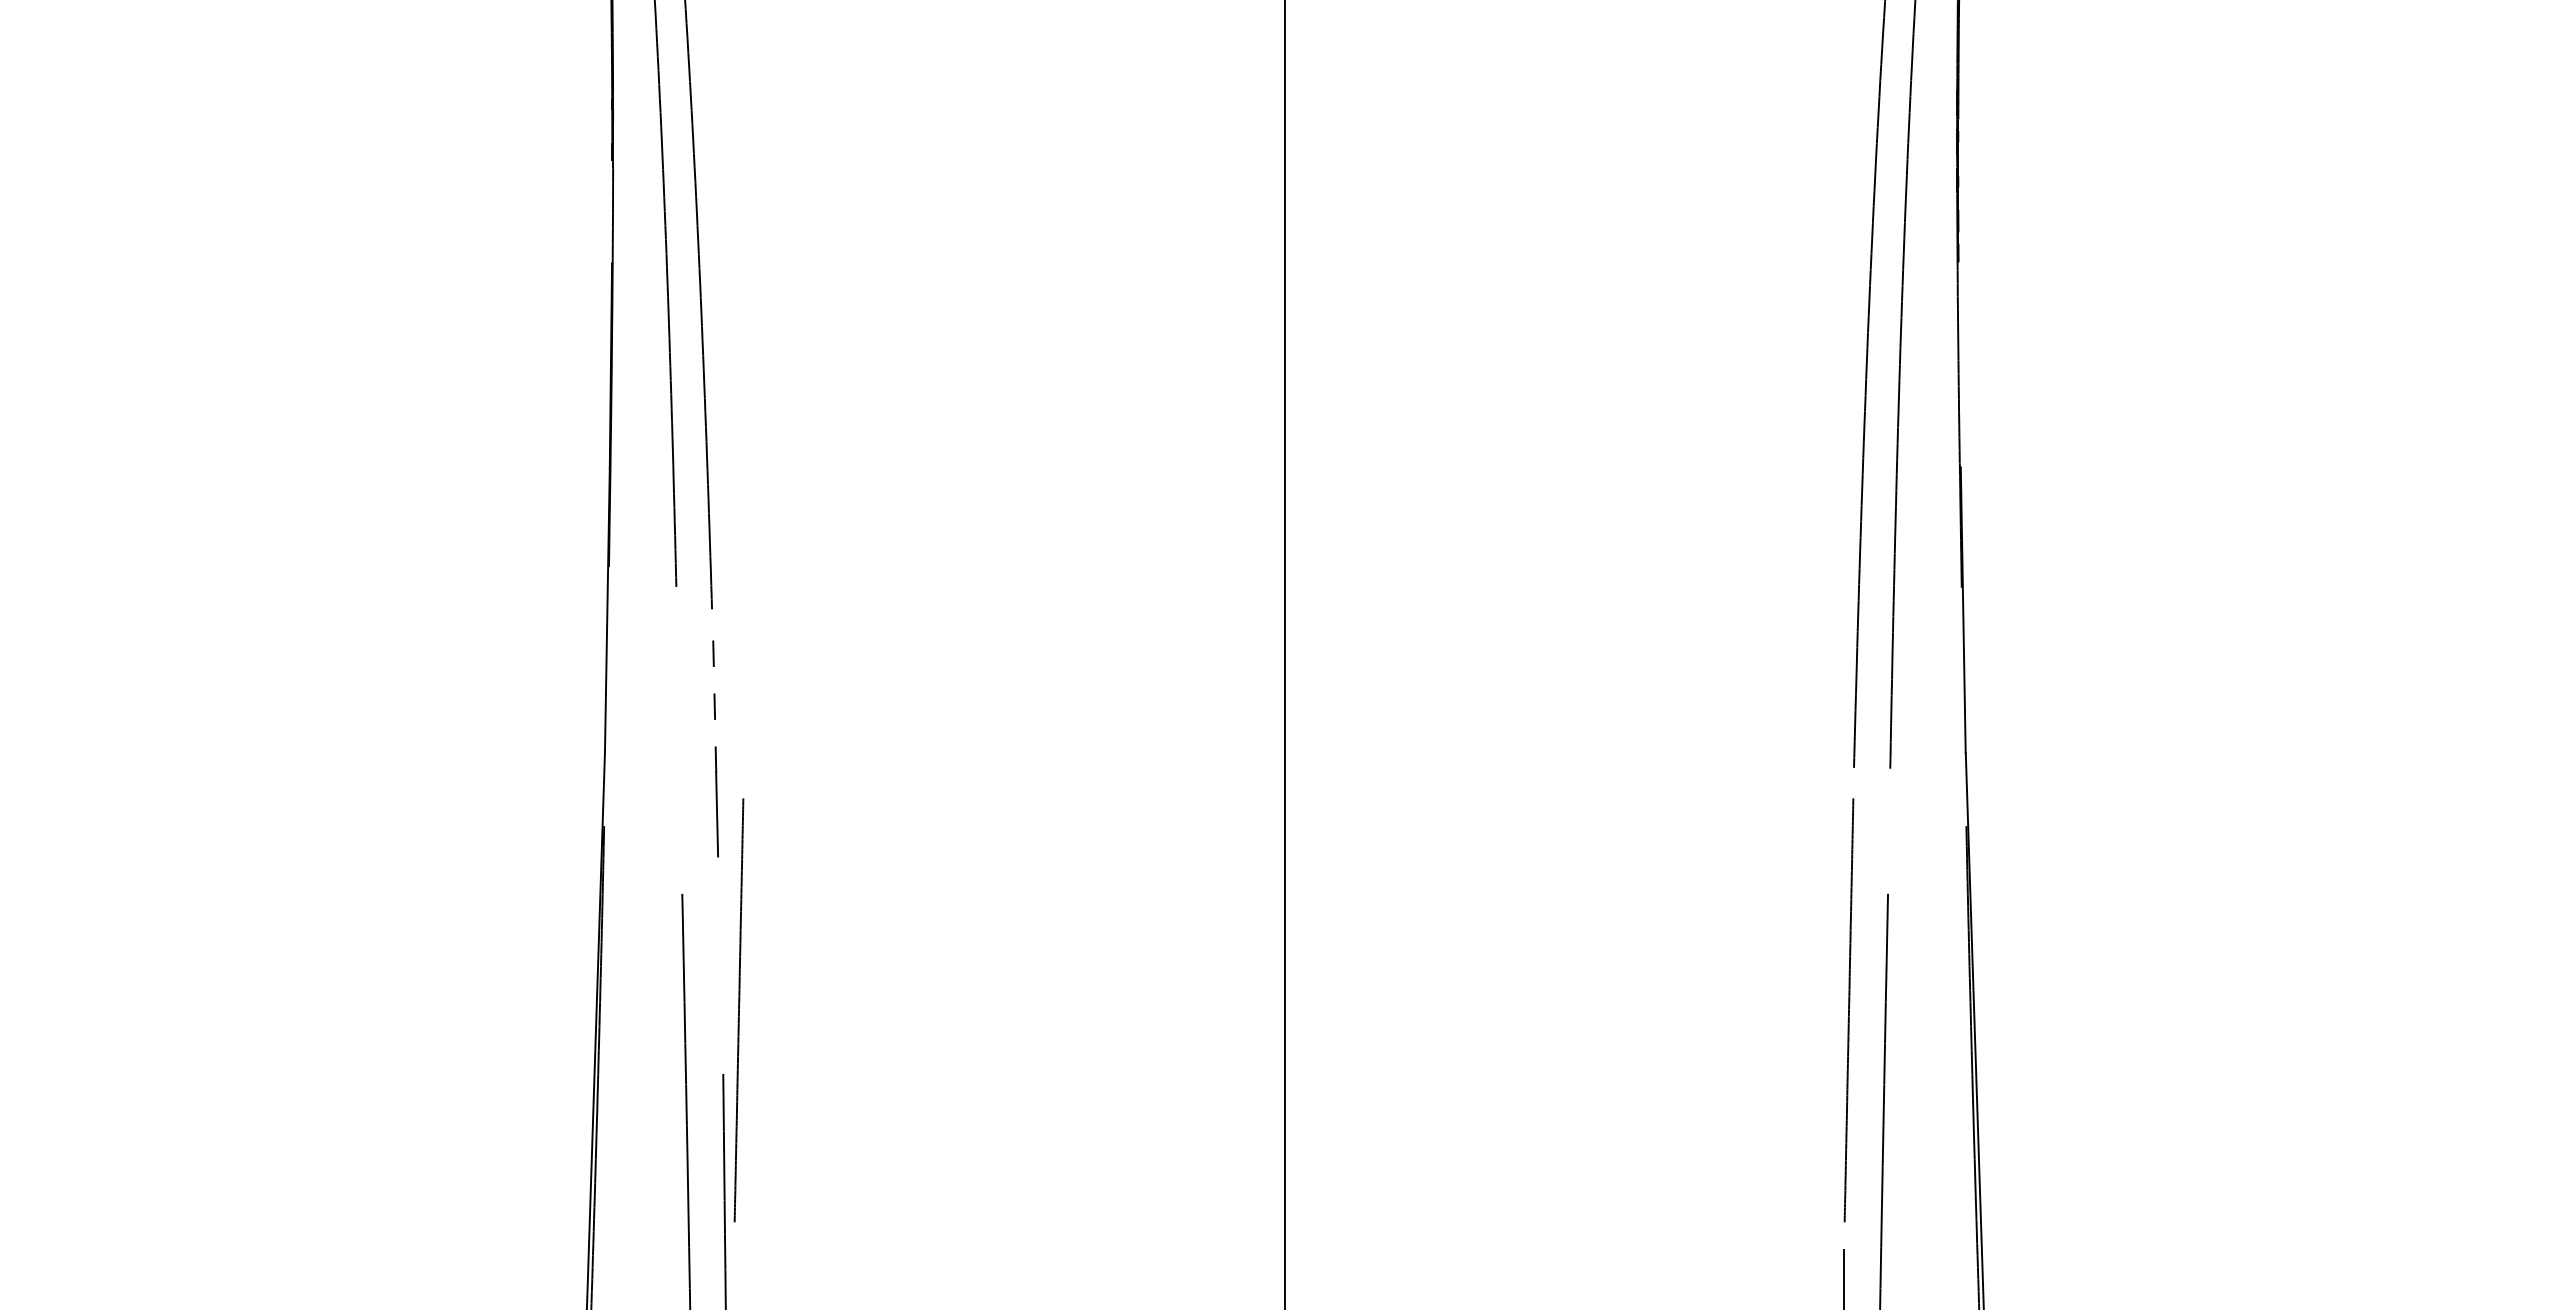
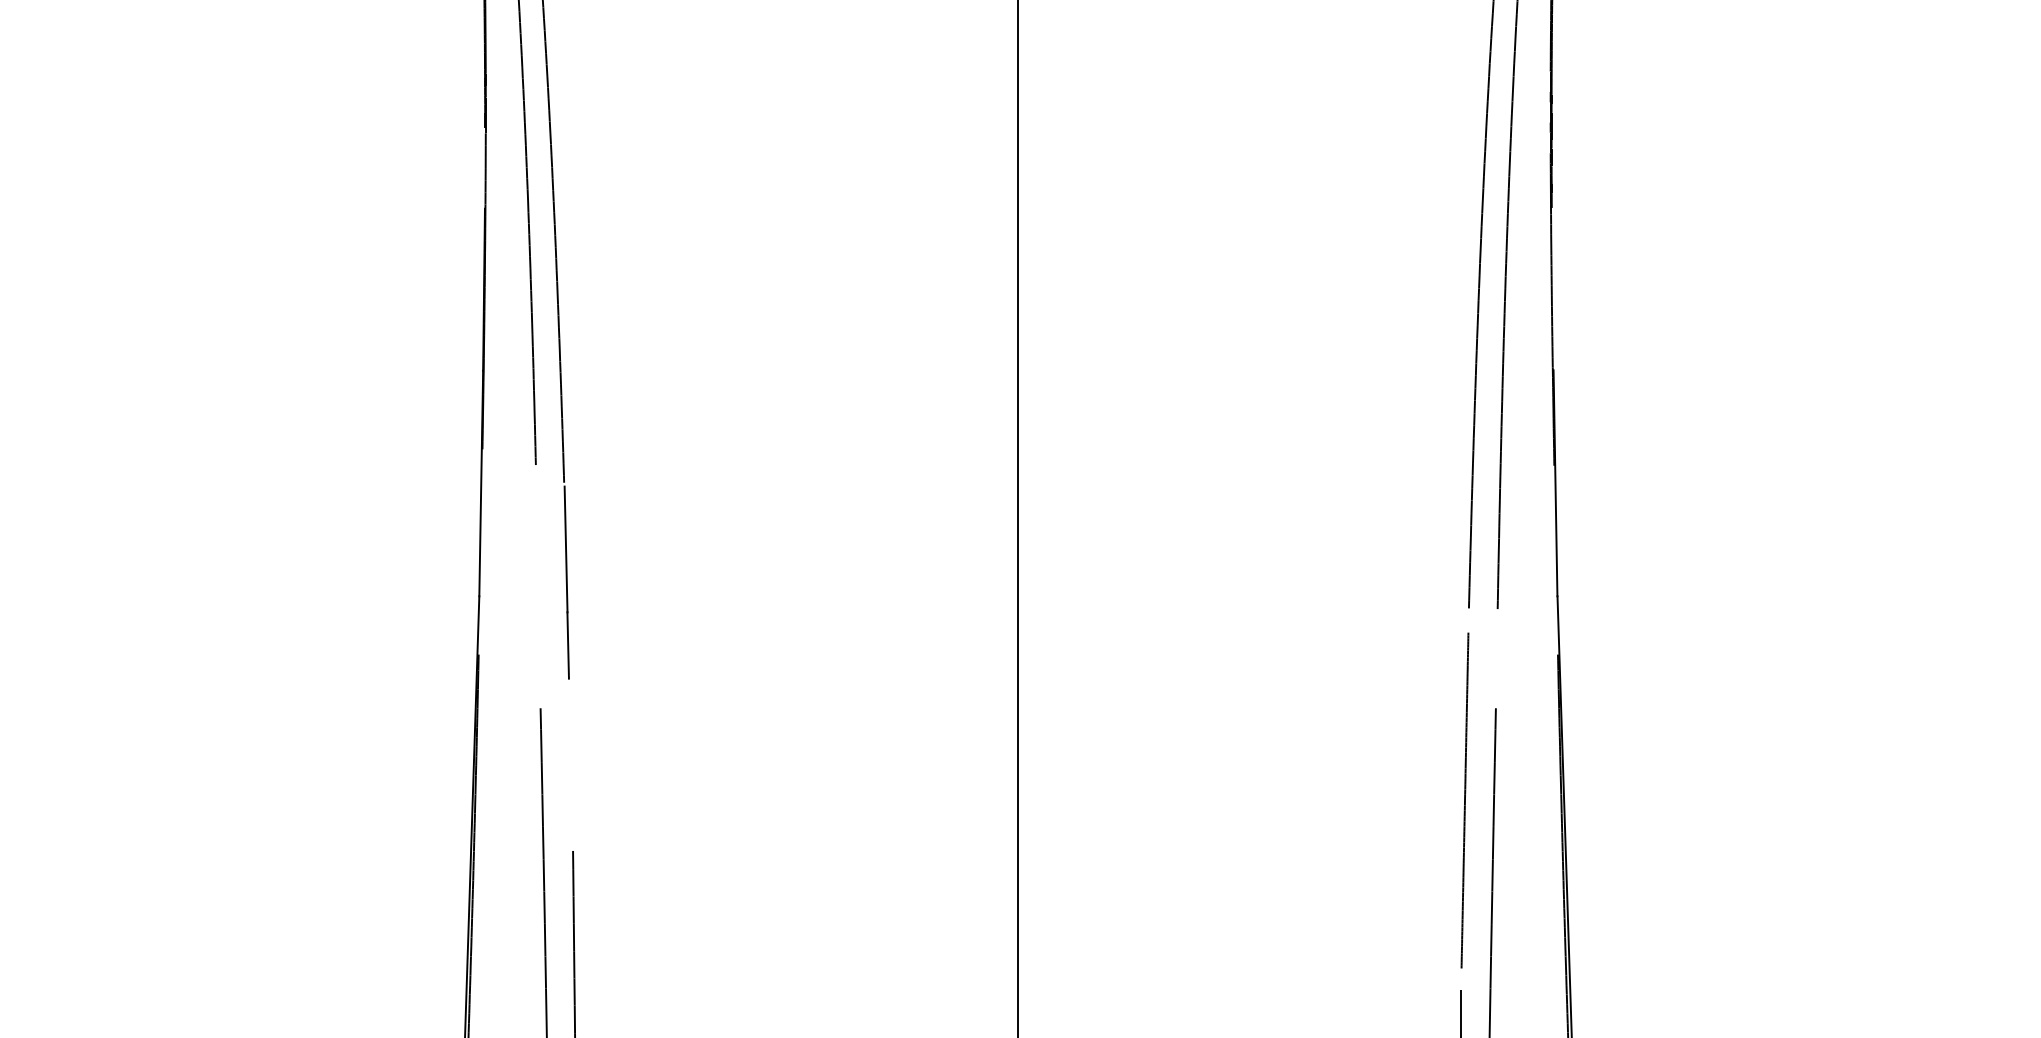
line: (714, 692) -> (566, 548), dashed -> solid
line: (738, 1010) -> (585, 800), removed

